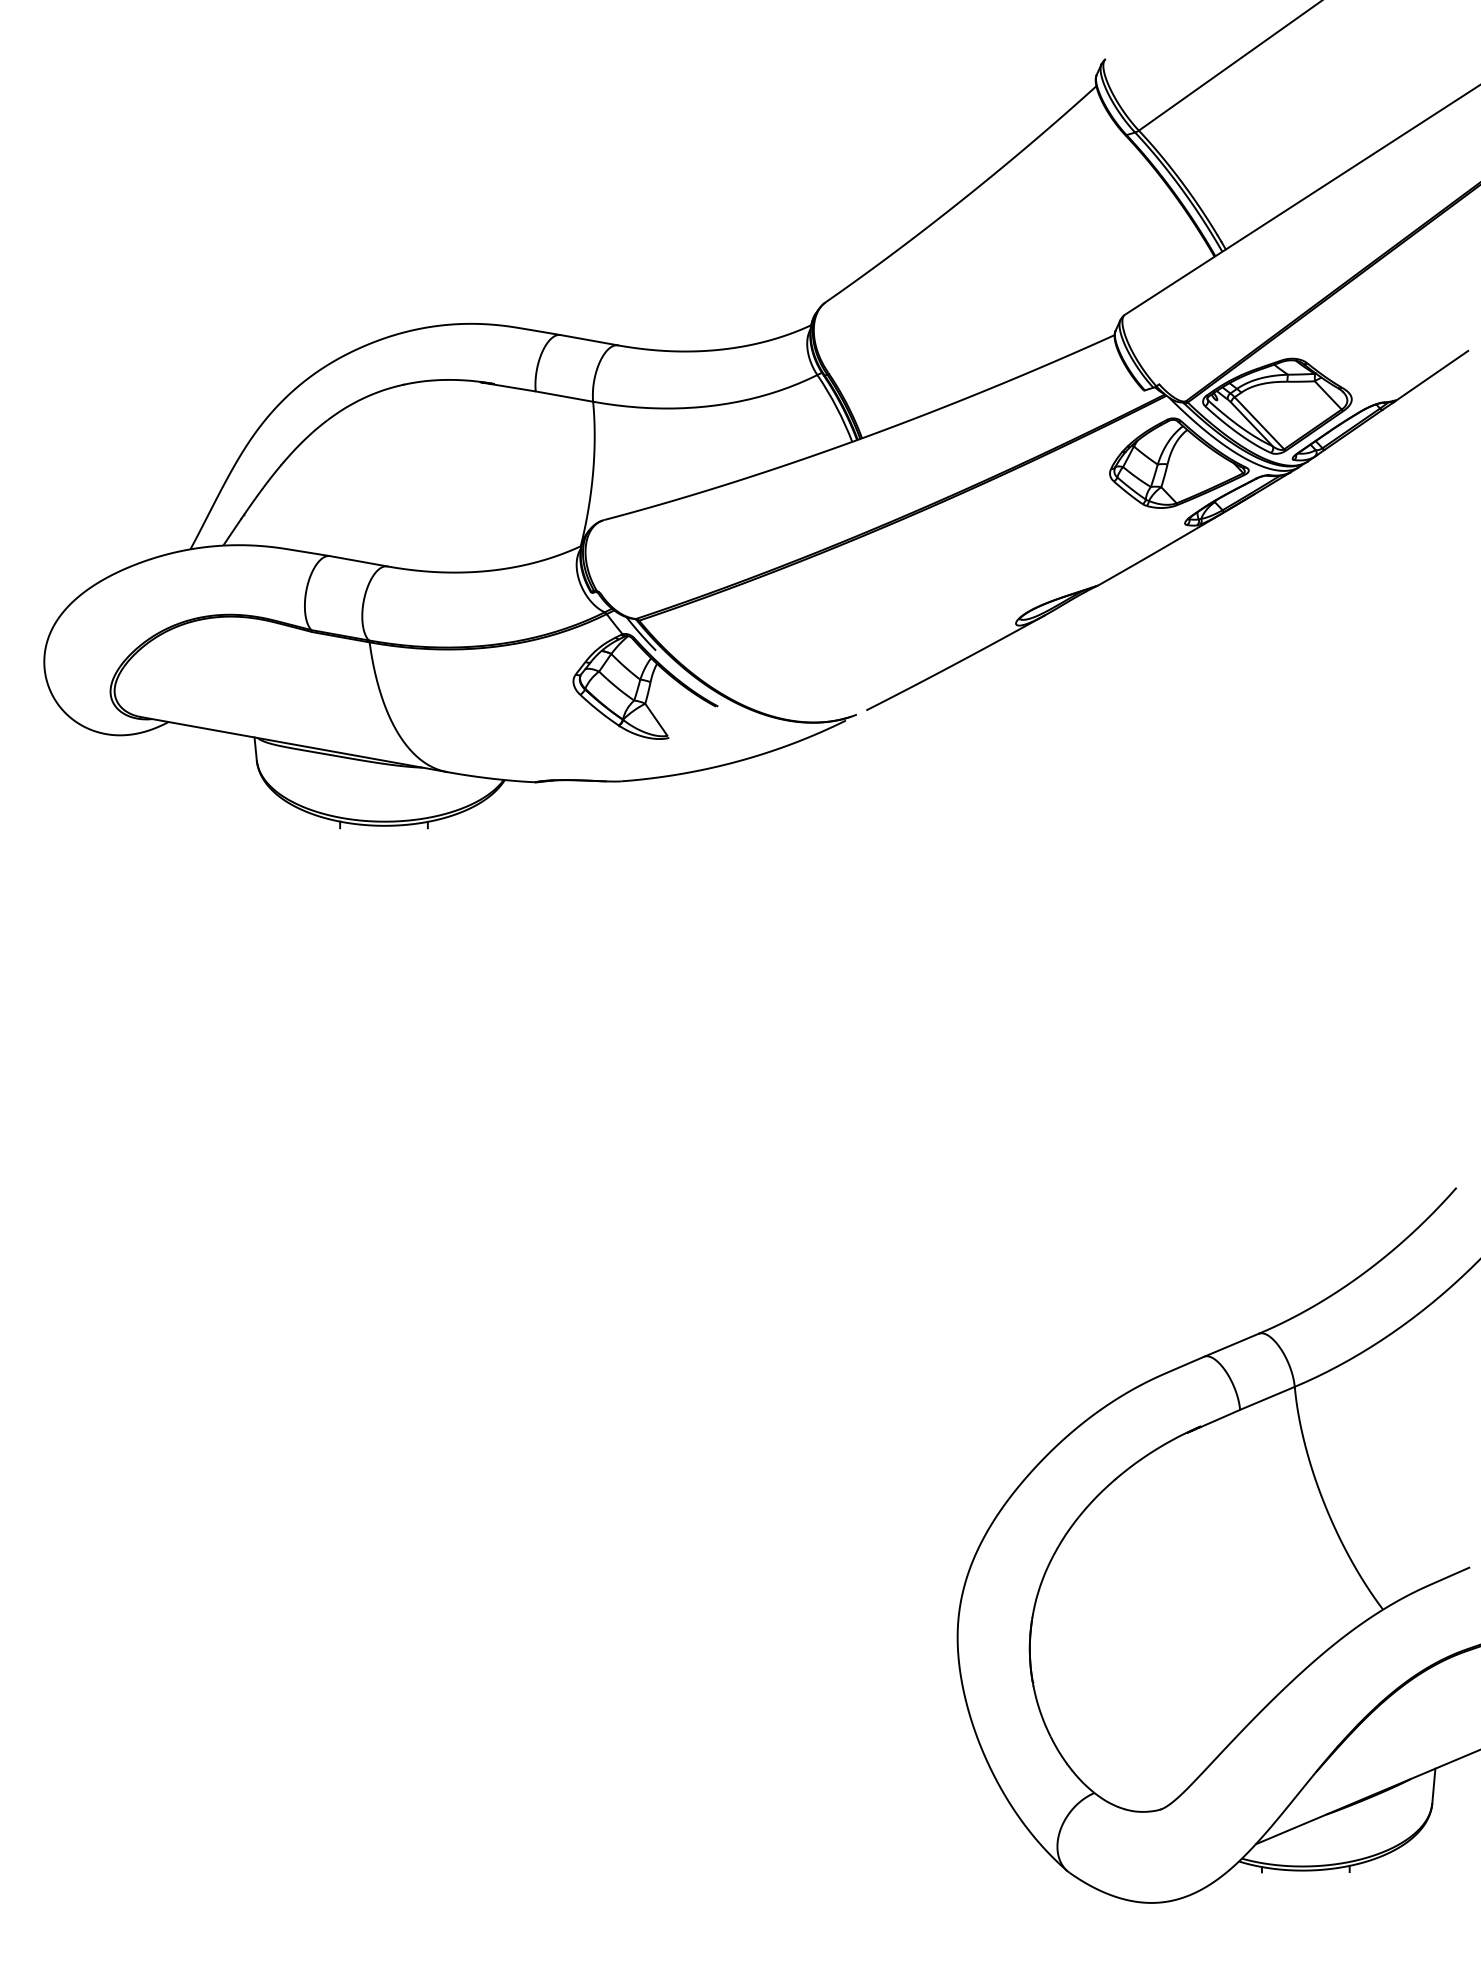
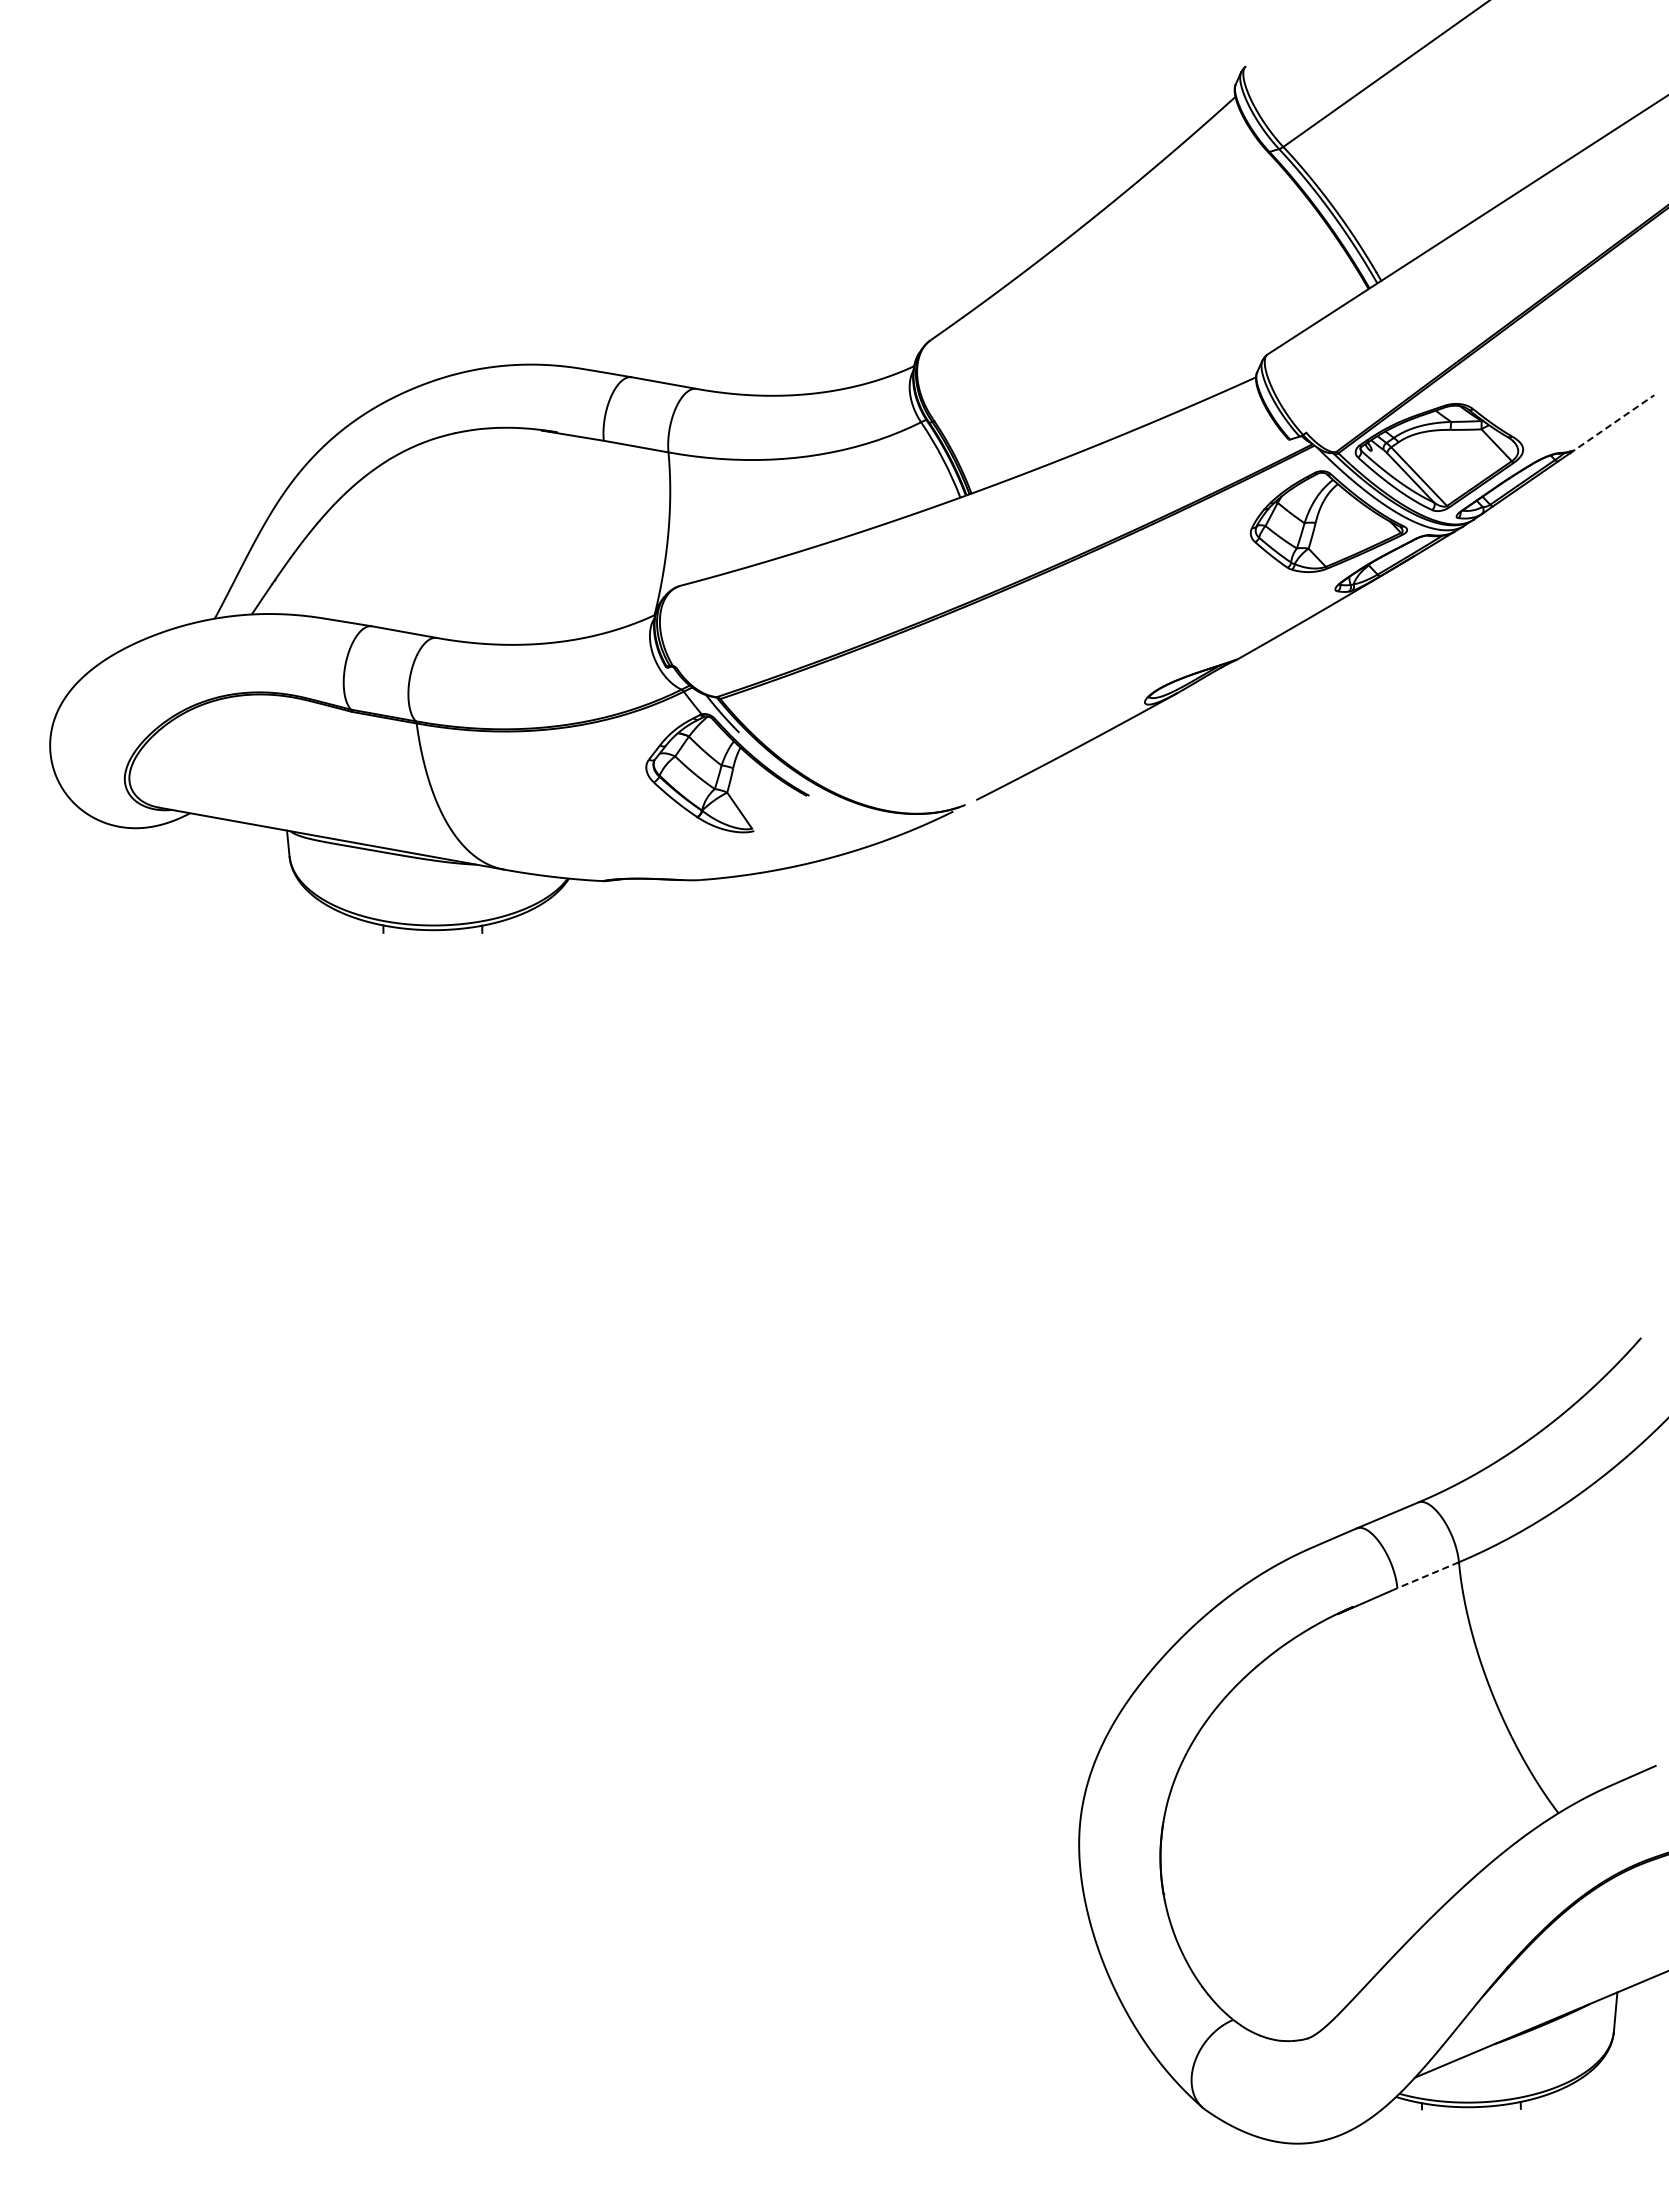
line: (1430, 376) -> (1611, 424), solid -> dashed
line: (1266, 1398) -> (1427, 1575), solid -> dashed

